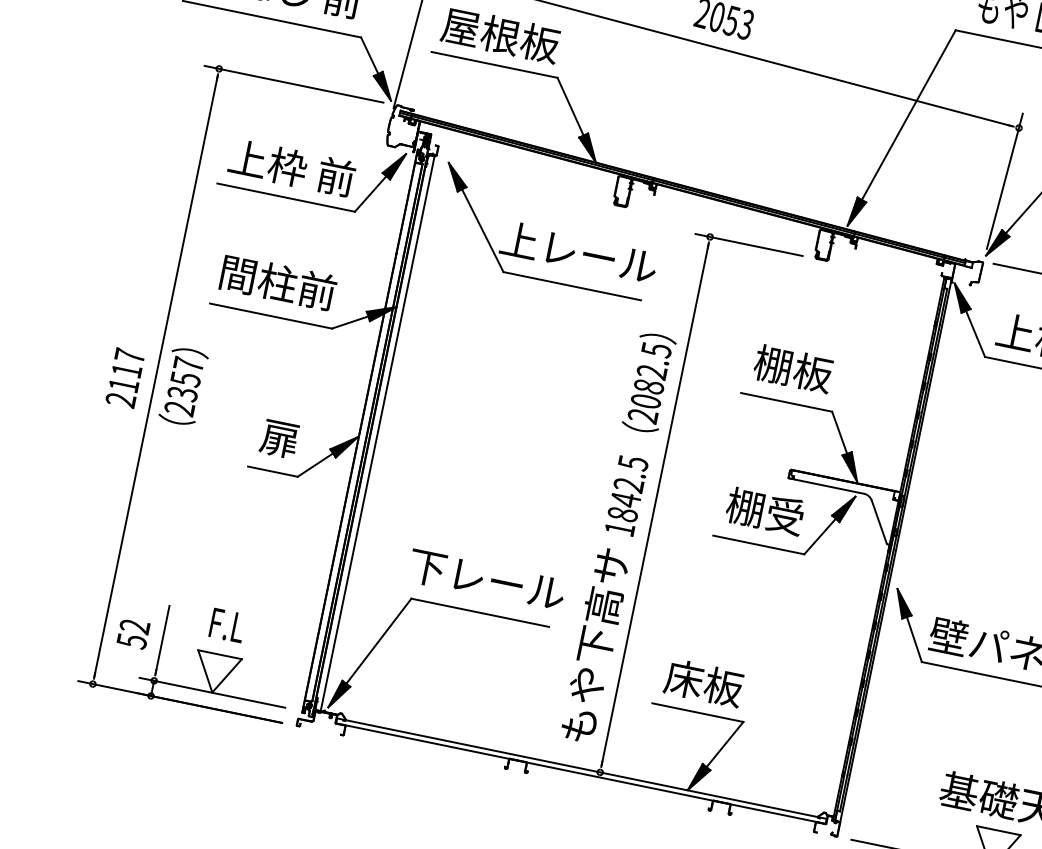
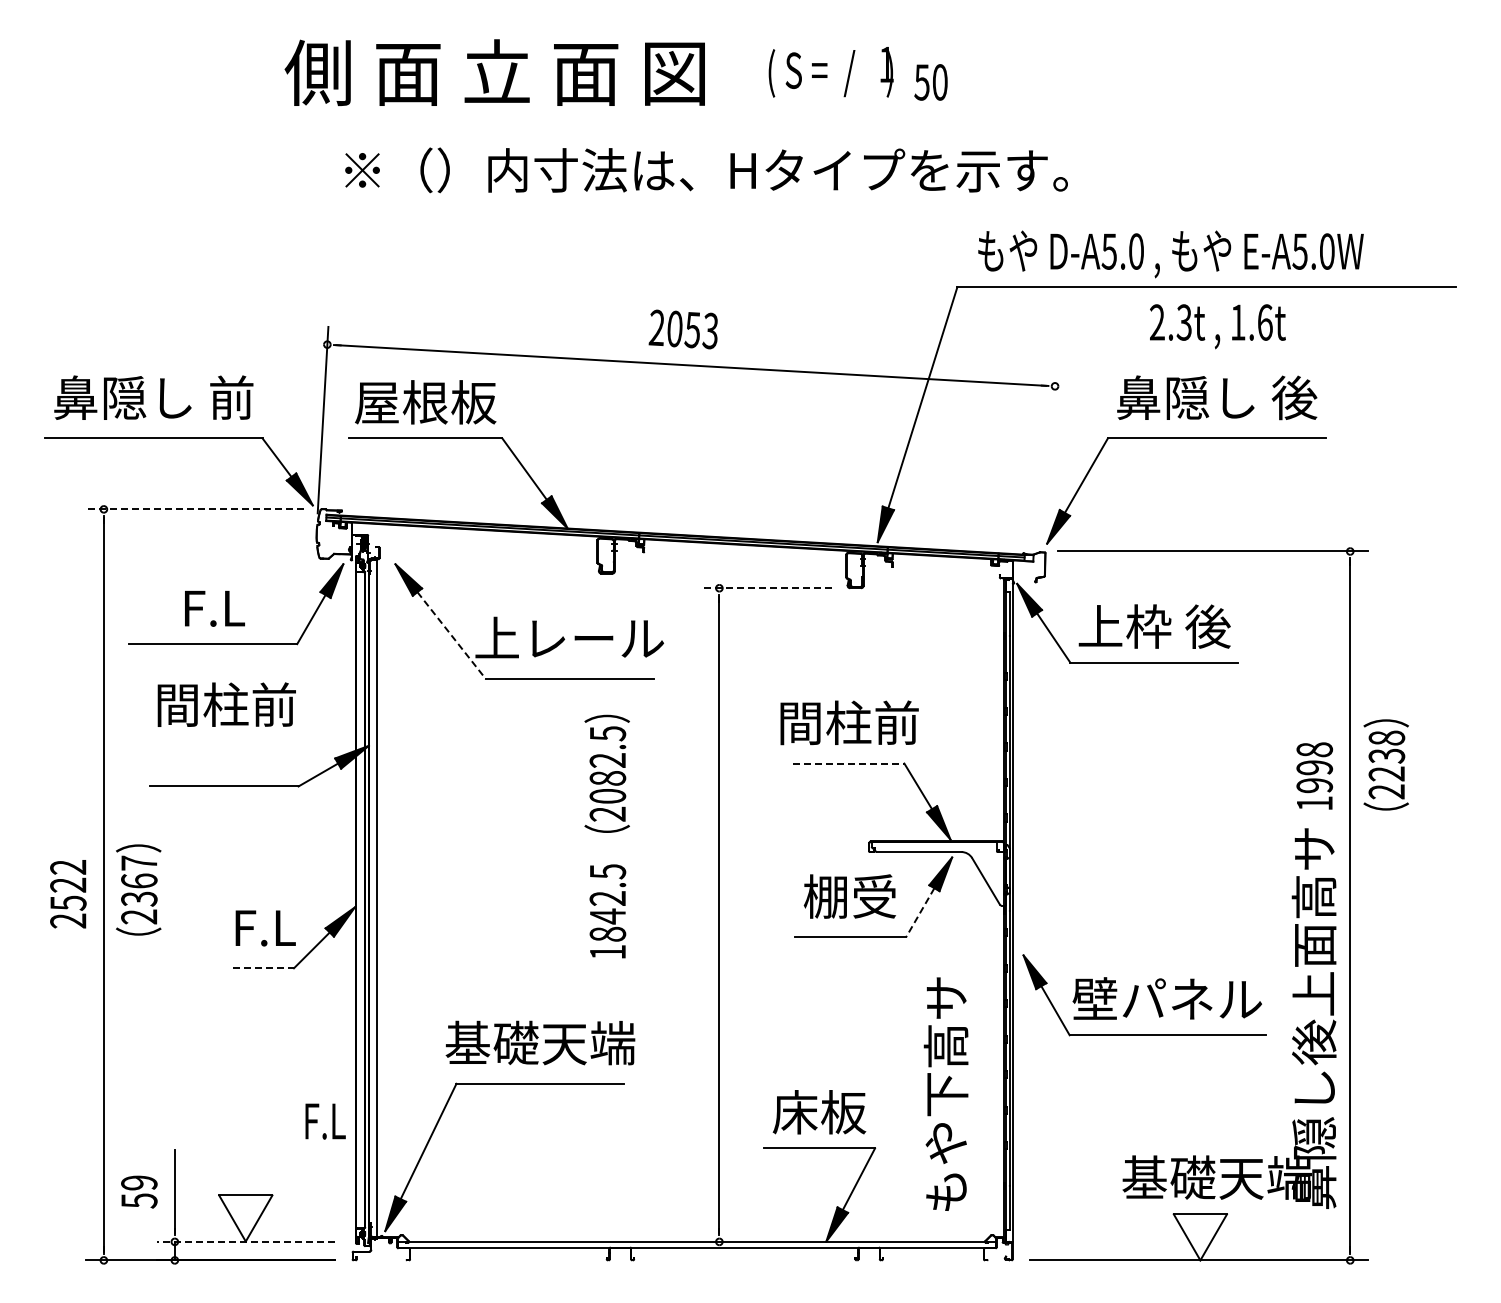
line: (293, 84) -> (194, 509), solid -> dashed
text: (291, 167) -> (212, 607), 上枠 前 -> F.L
line: (1005, 180) -> (1051, 451), removed
line: (482, 230) -> (451, 635), solid -> dashed
line: (748, 245) -> (766, 588), solid -> dashed
text: (278, 282) -> (226, 704), moved
text: (794, 368) -> (849, 722), 棚板 -> 間柱前
text: (127, 370) -> (68, 884), 2117 -> 2522
text: (185, 378) -> (139, 880), 2357 -> 2367
line: (786, 402) -> (848, 763), solid -> dashed
text: (638, 434) -> (606, 836), moved
text: (281, 439) -> (265, 928), 扉 -> F.L
line: (273, 471) -> (264, 968), solid -> dashed
line: (820, 537) -> (920, 913), solid -> dashed
text: (487, 578) -> (540, 1042), 下レール -> 基礎天端
text: (227, 625) -> (325, 1121), moved
text: (135, 626) -> (139, 1182), 52 -> 59
text: (594, 644) -> (945, 1093), moved
line: (212, 692) -> (245, 1241), solid -> dashed

